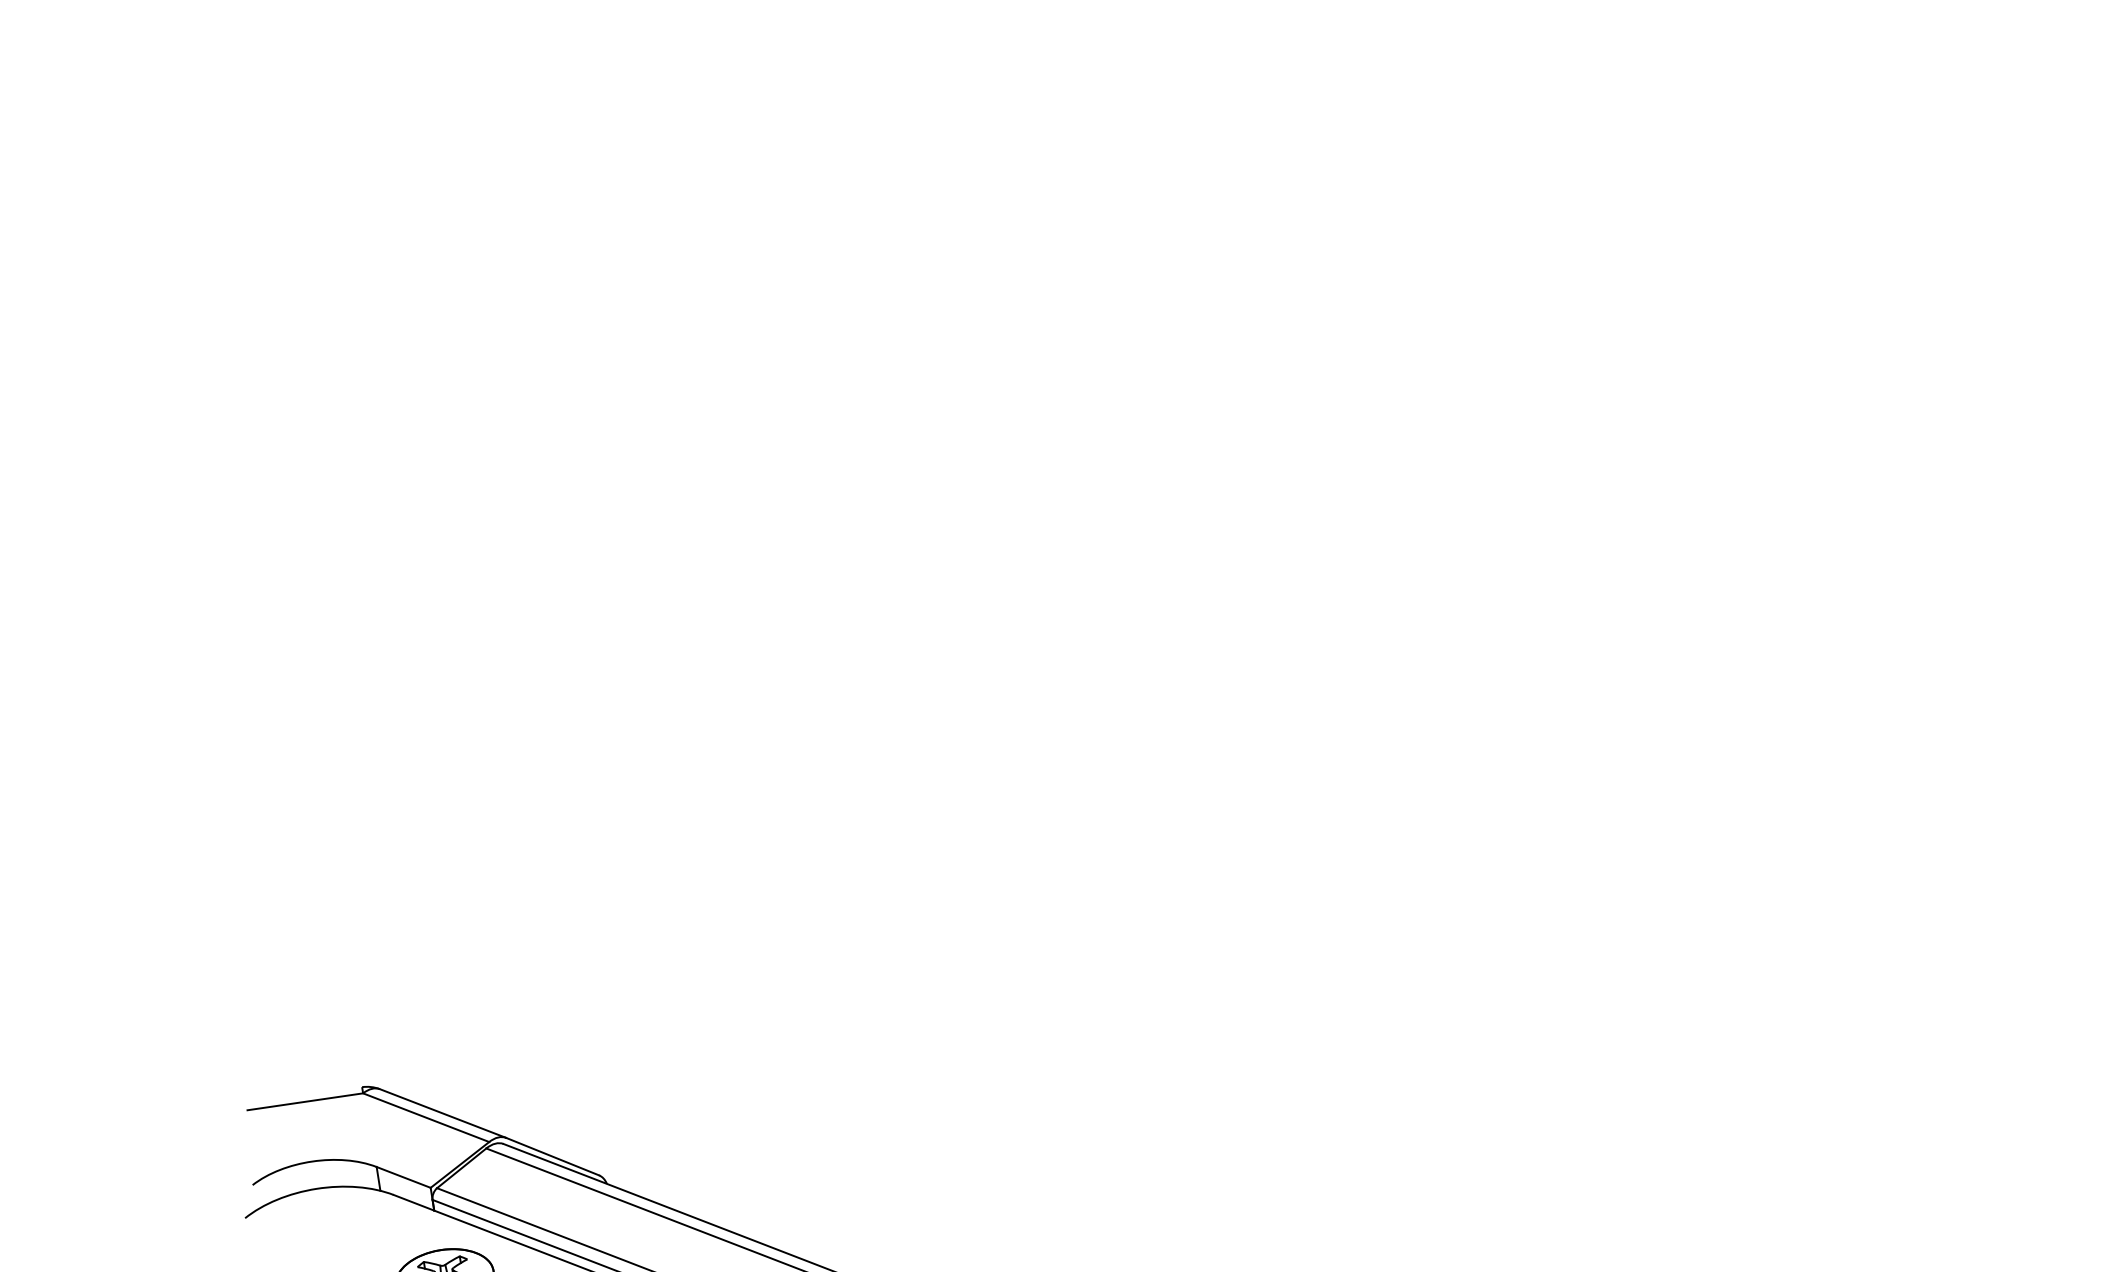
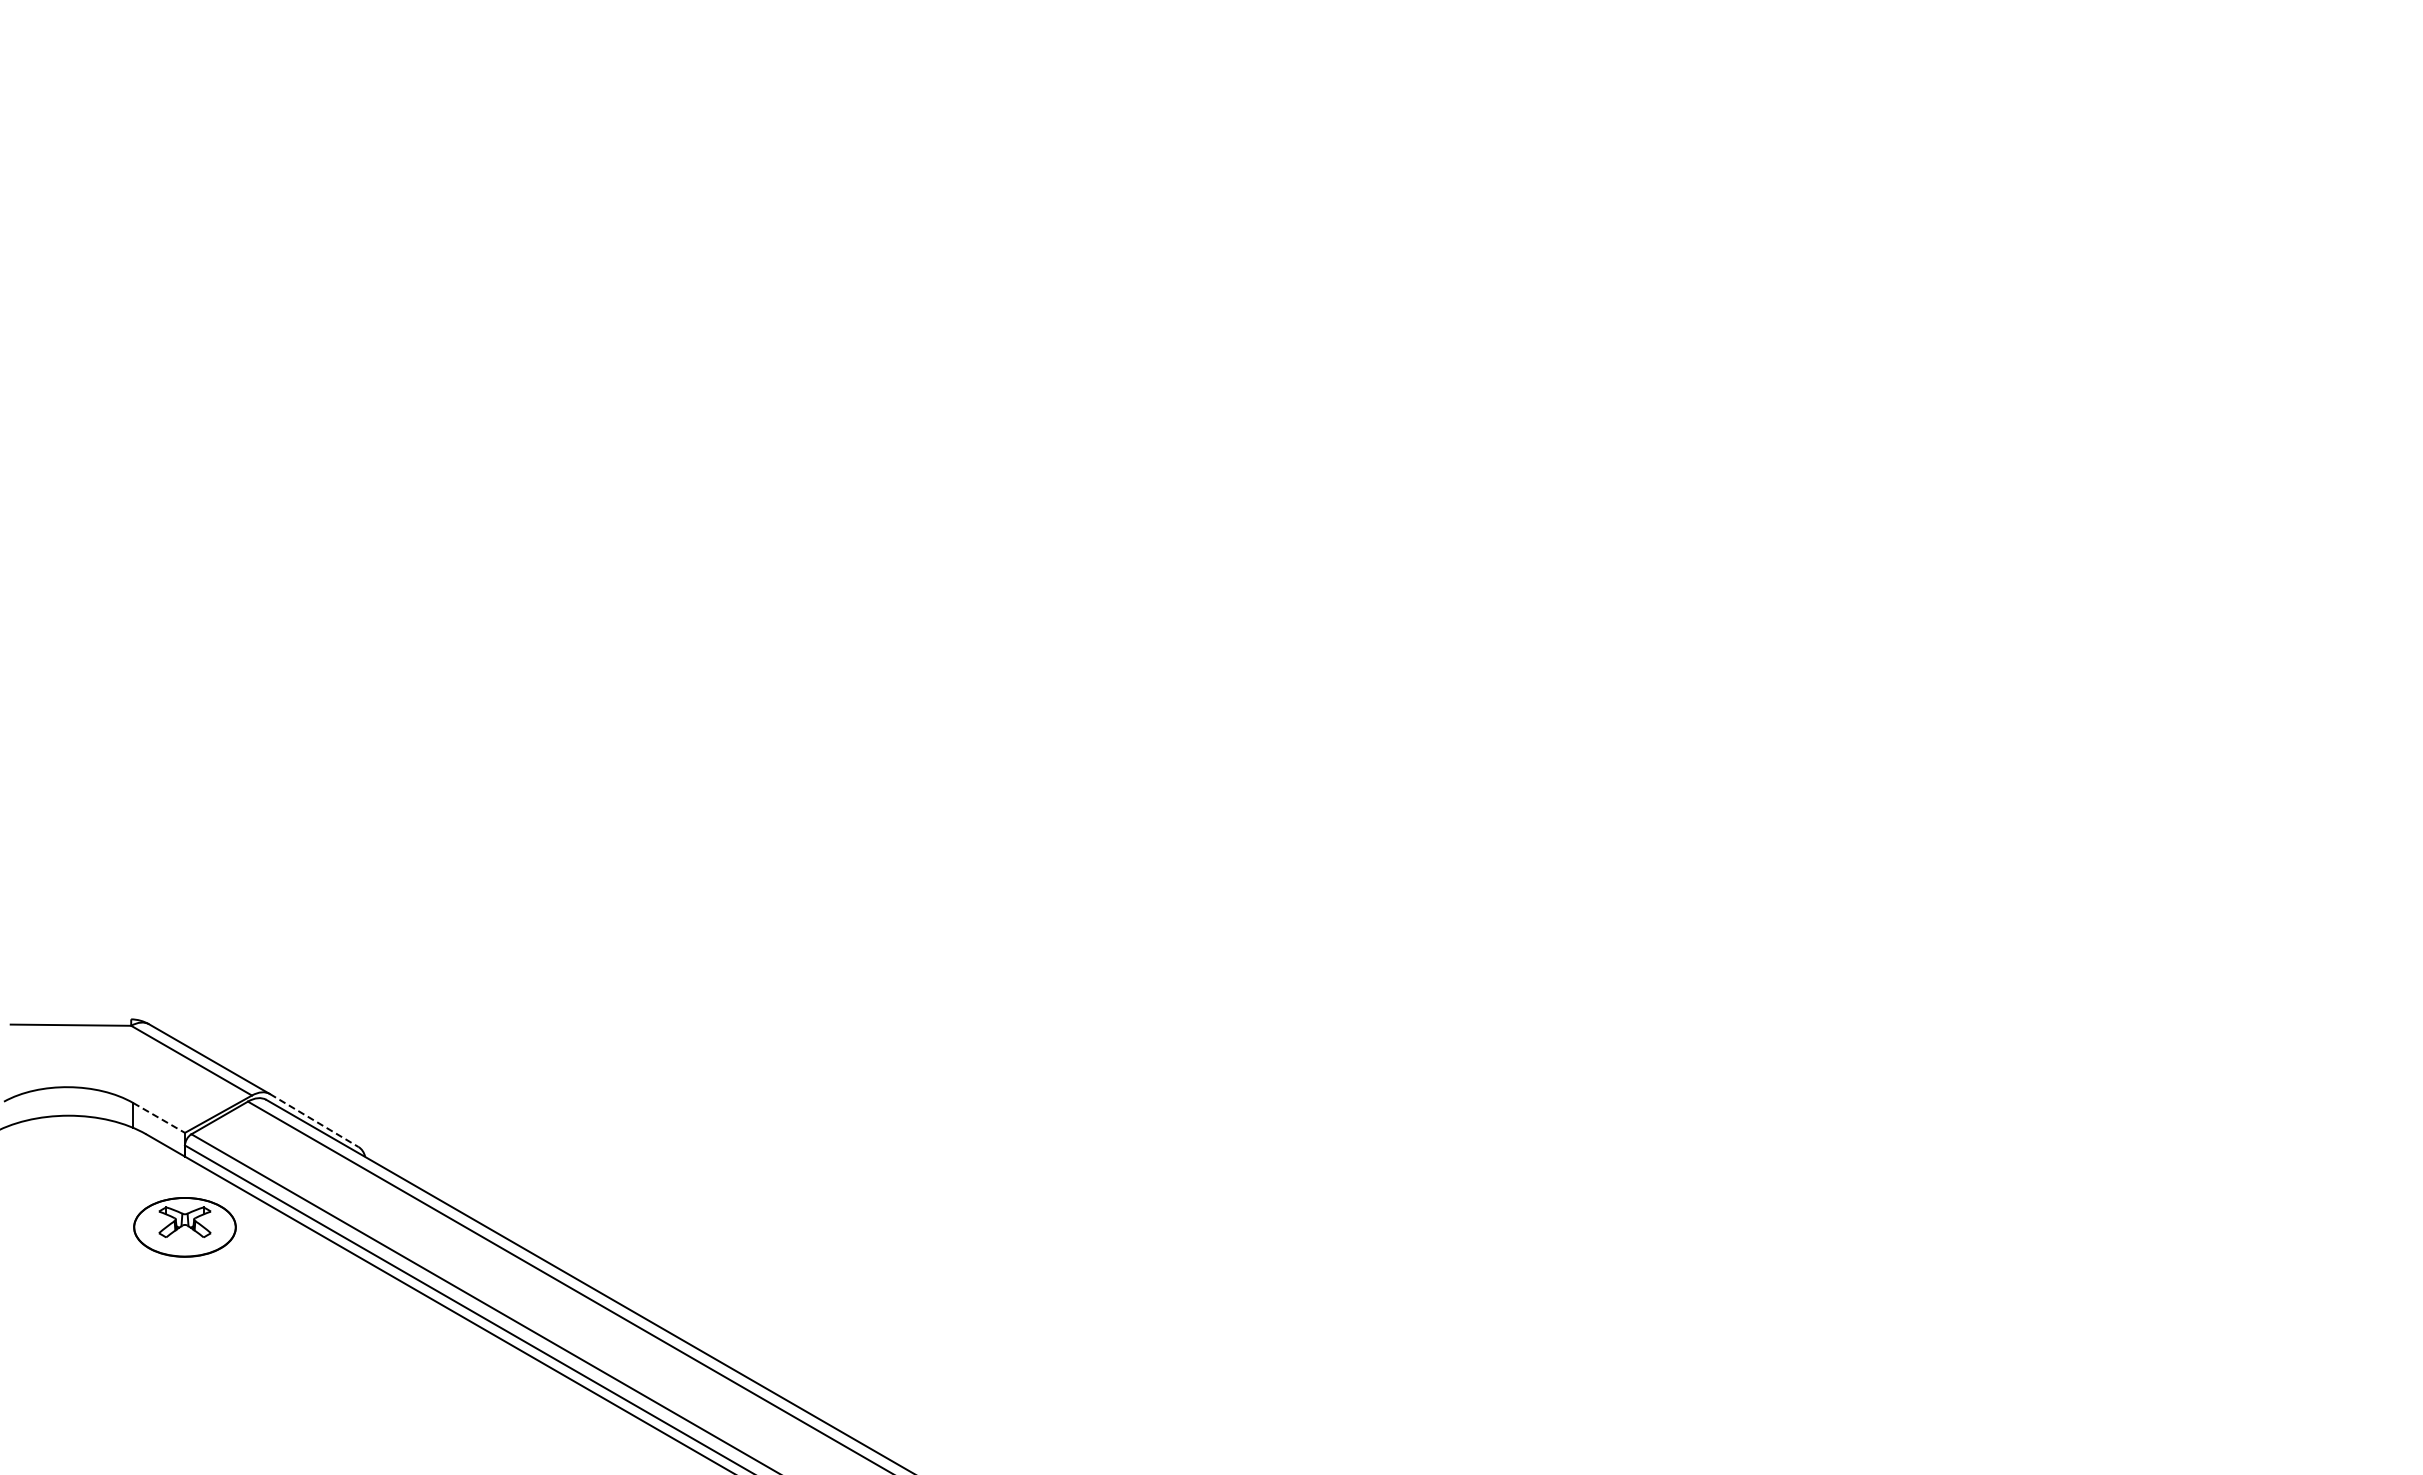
line: (552, 1156) -> (314, 1120), solid -> dashed
line: (403, 1176) -> (159, 1117), solid -> dashed

